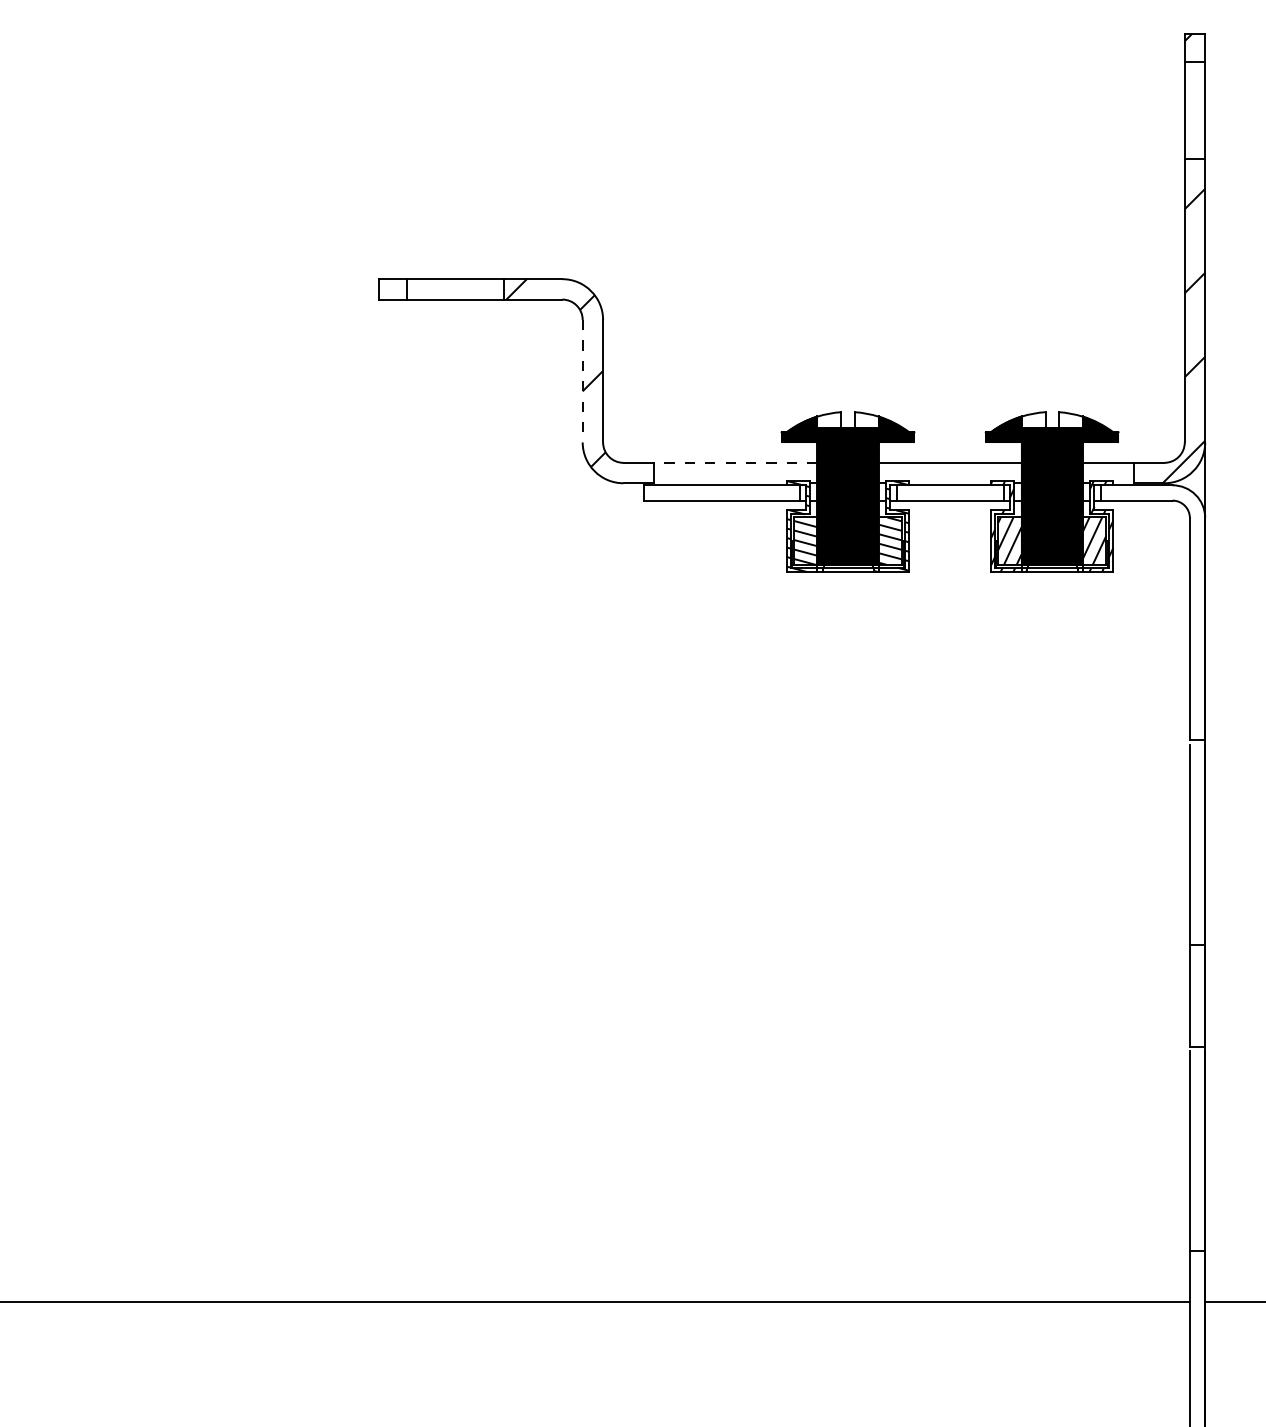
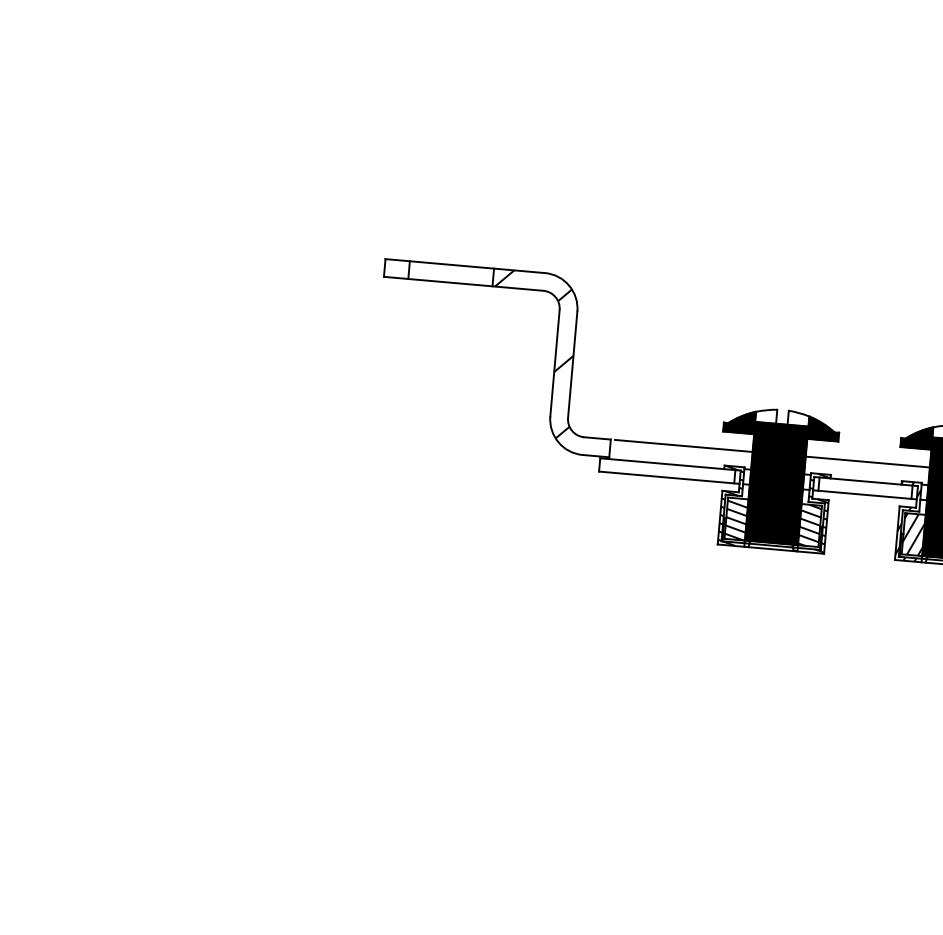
line: (582, 381) -> (554, 363), dashed -> solid
line: (737, 462) -> (683, 445), dashed -> solid

